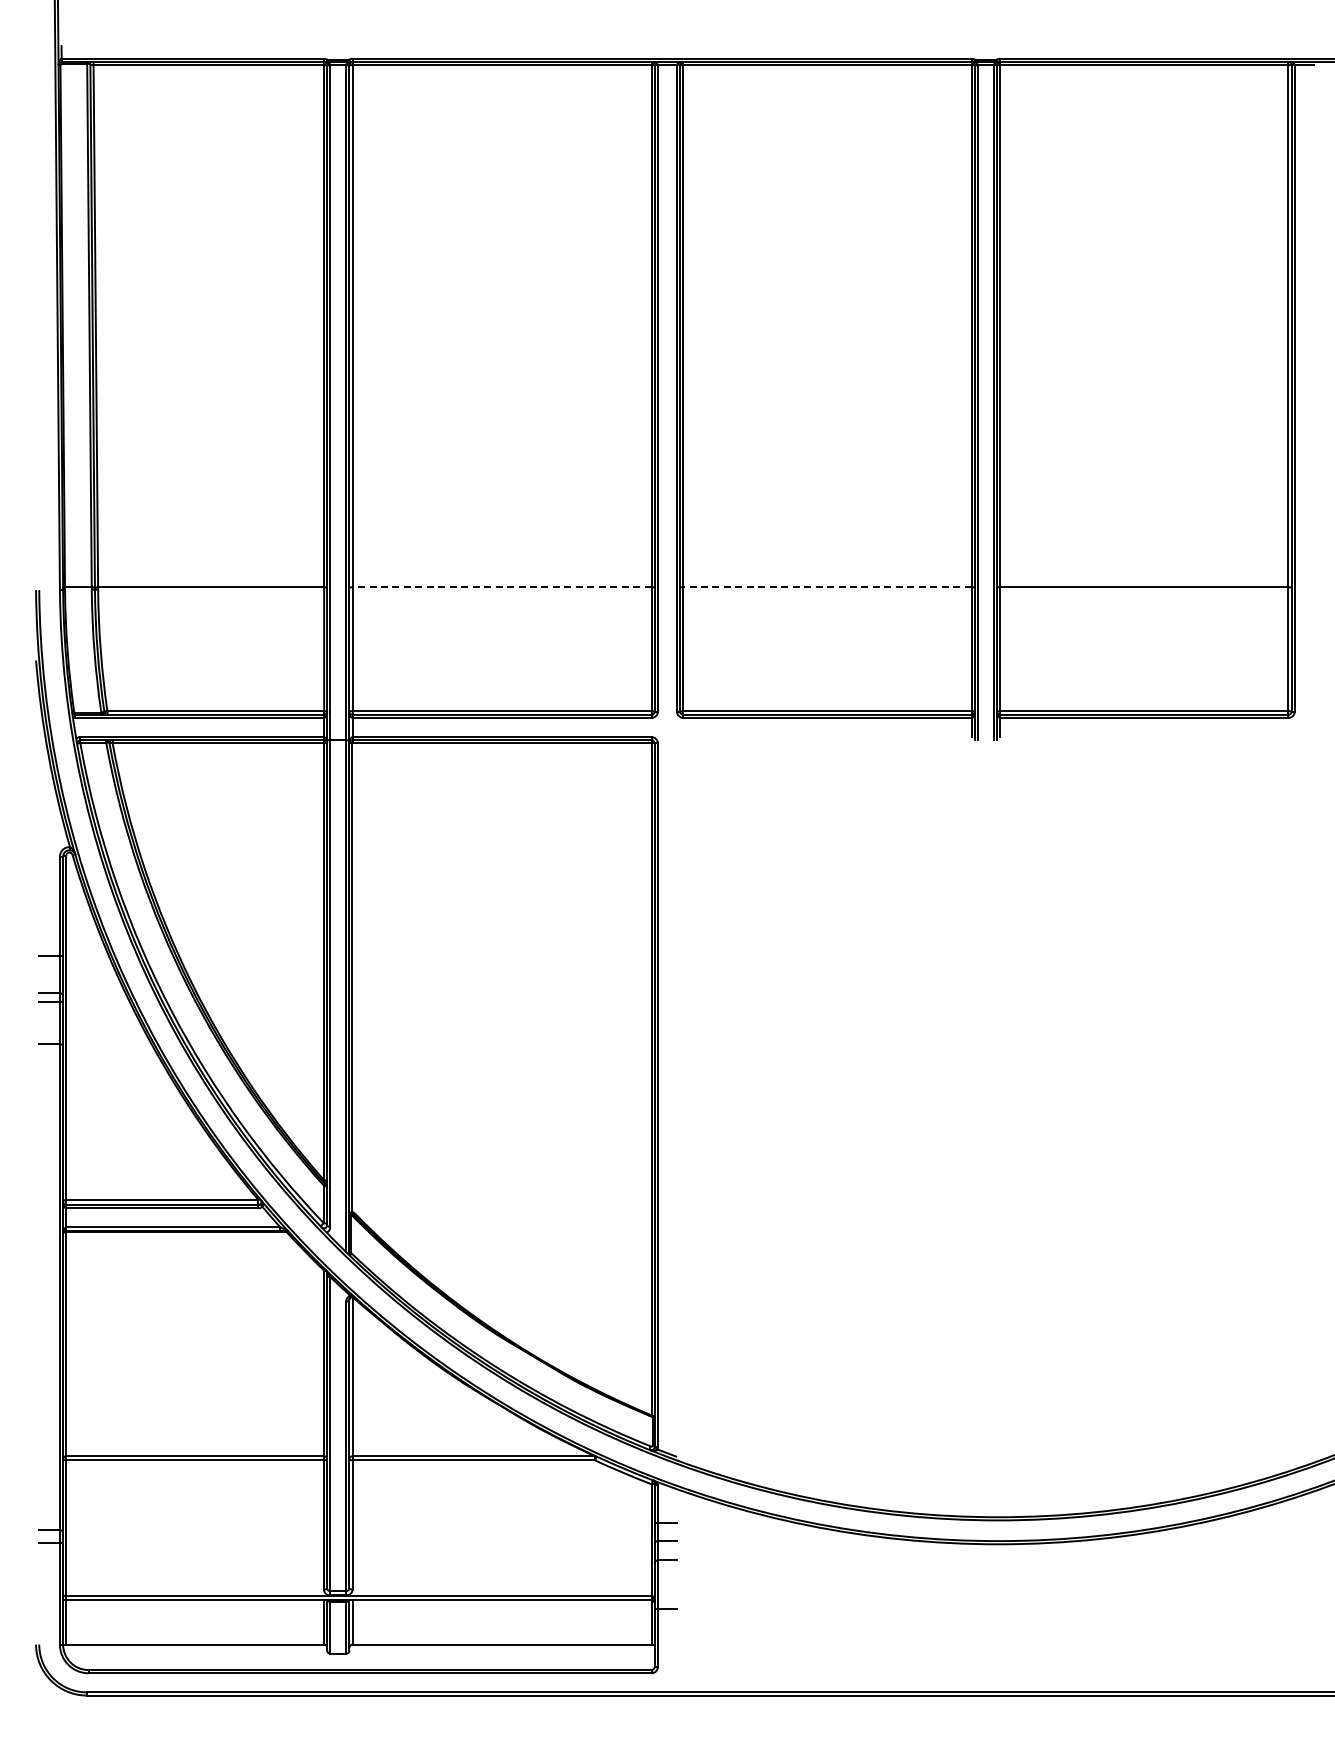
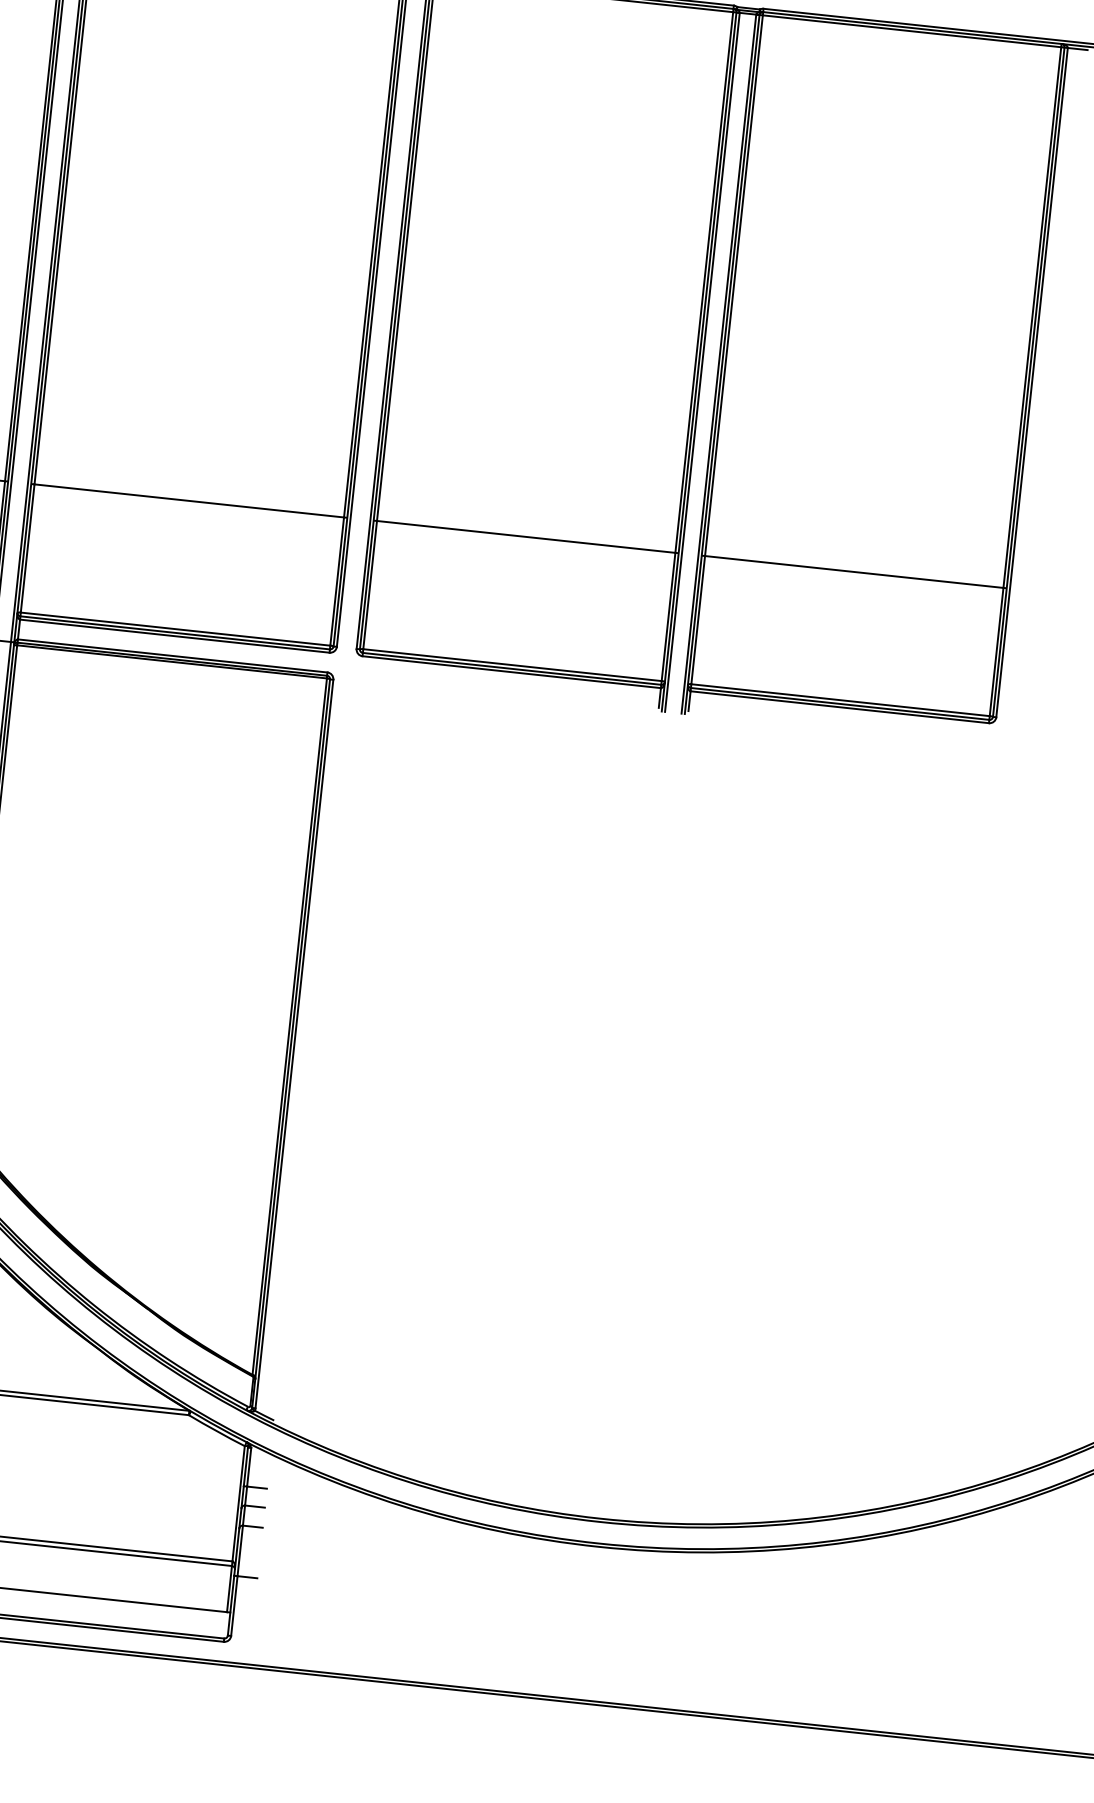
line: (501, 587) -> (188, 501), dashed -> solid
line: (826, 587) -> (525, 536), dashed -> solid

